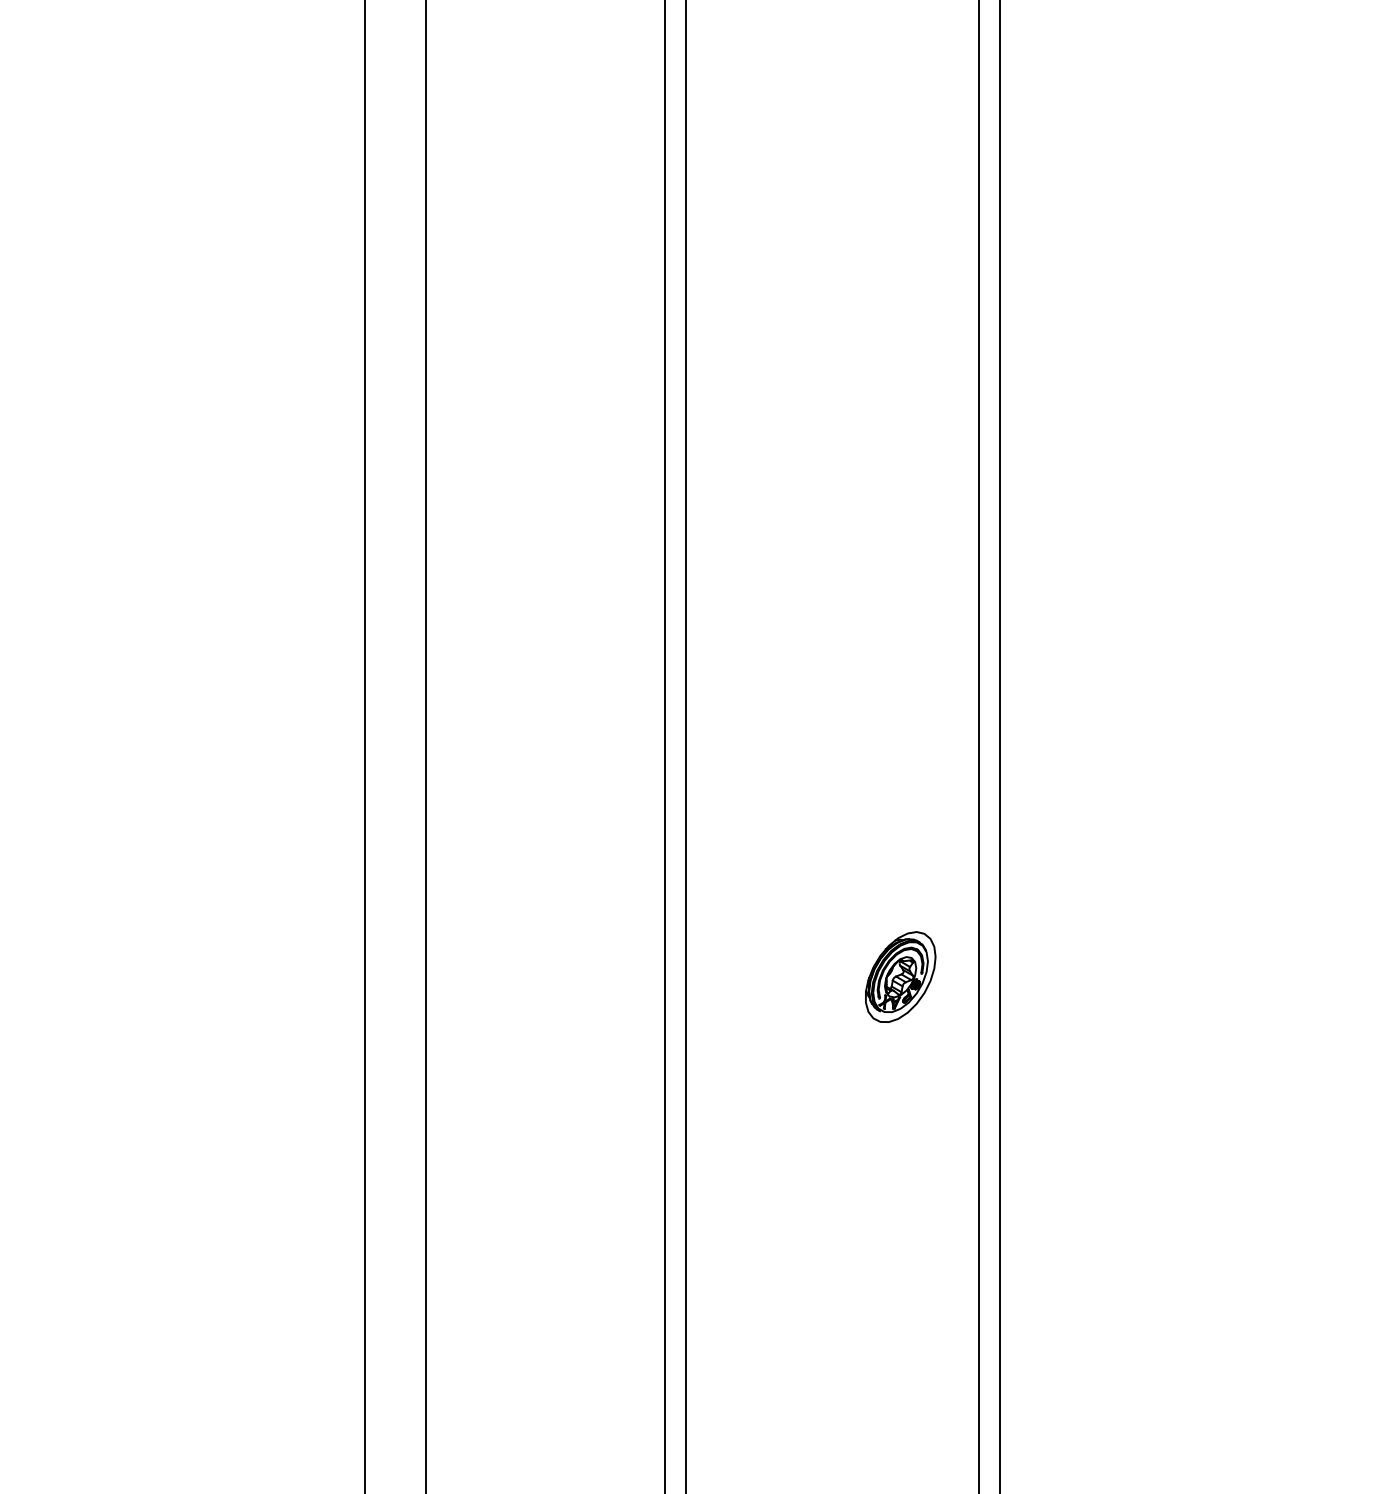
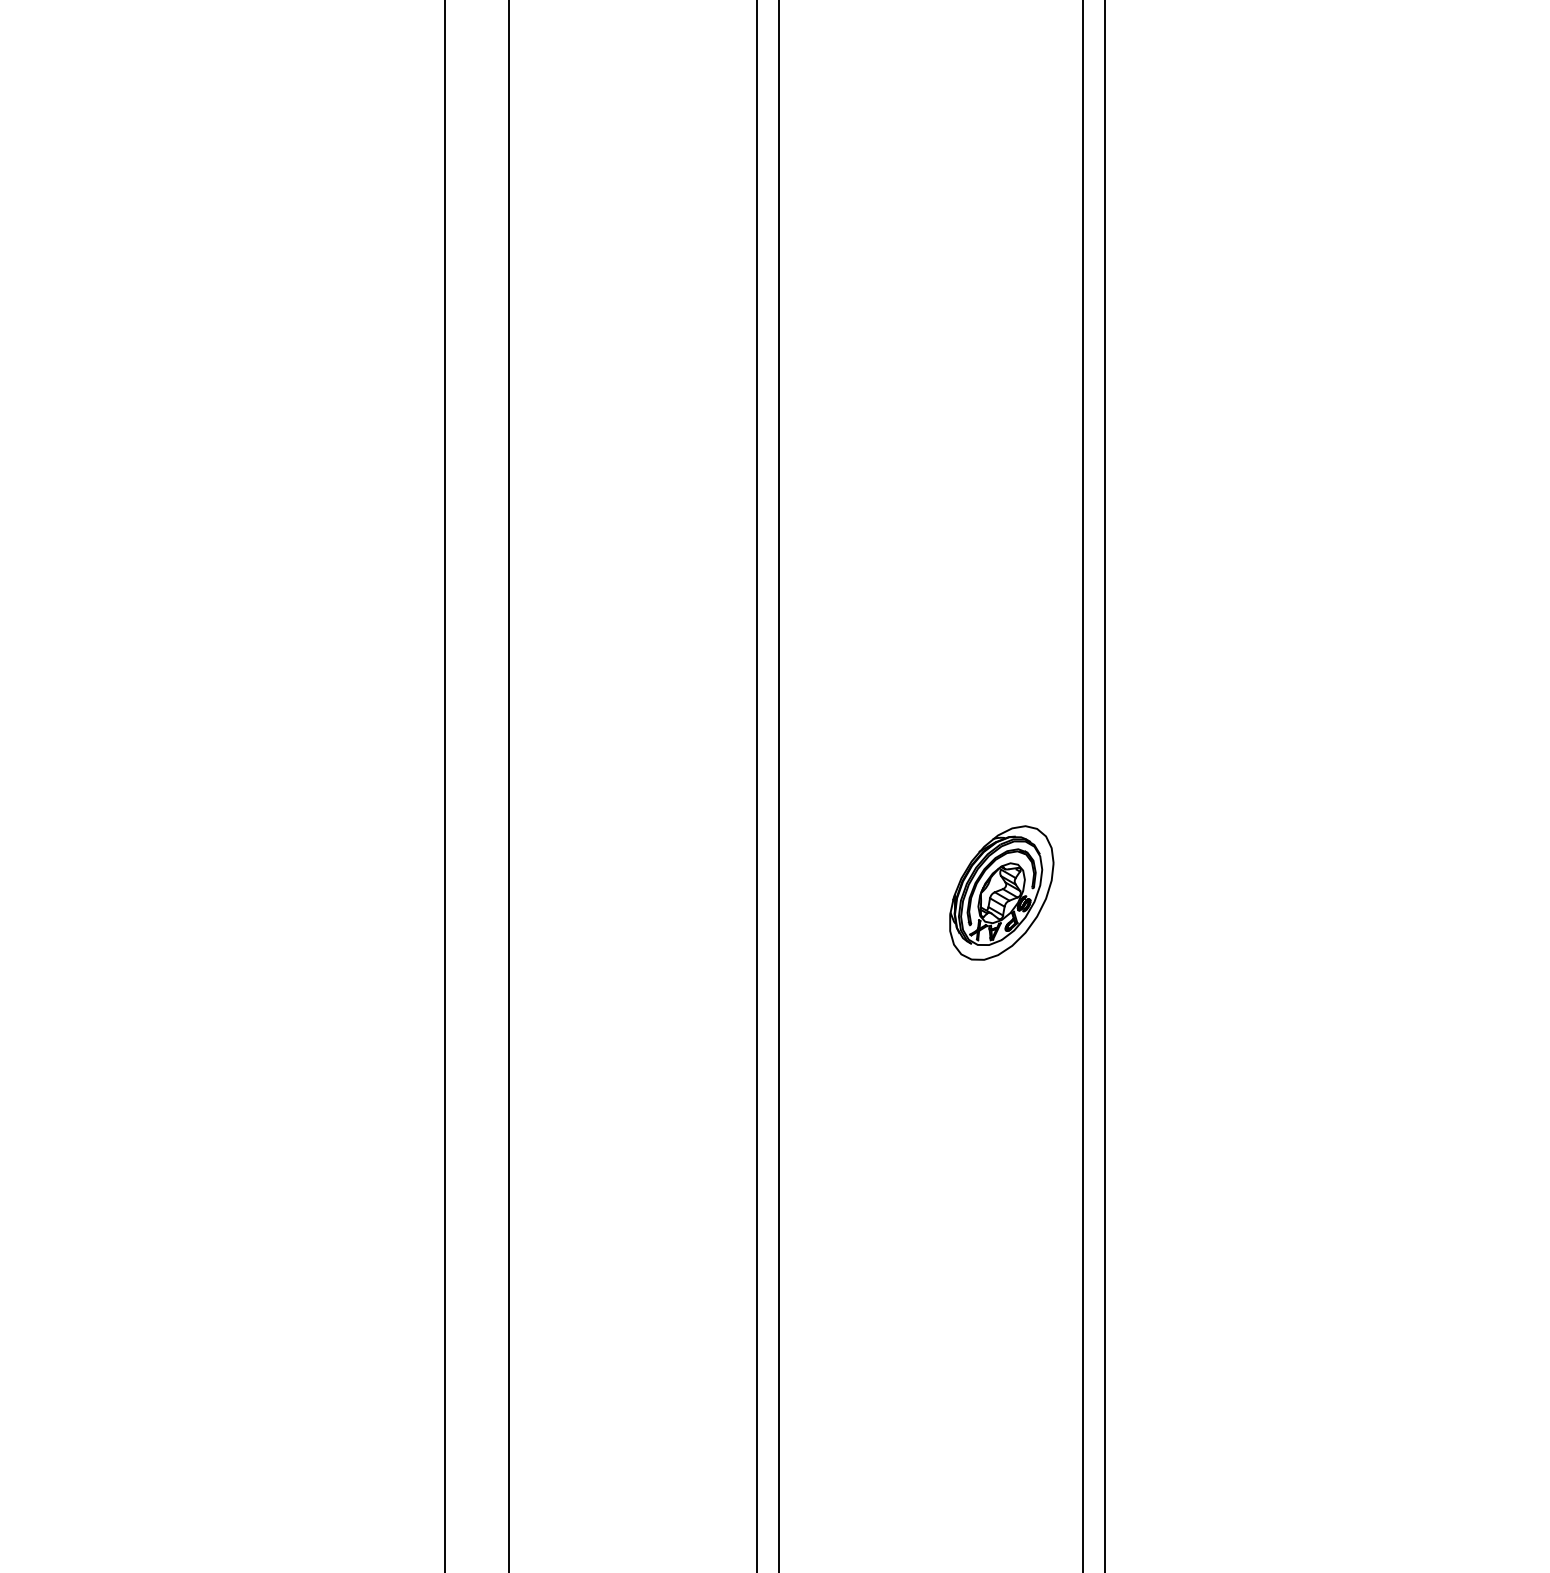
part: (900, 976) -> (1001, 892), size x1.43

